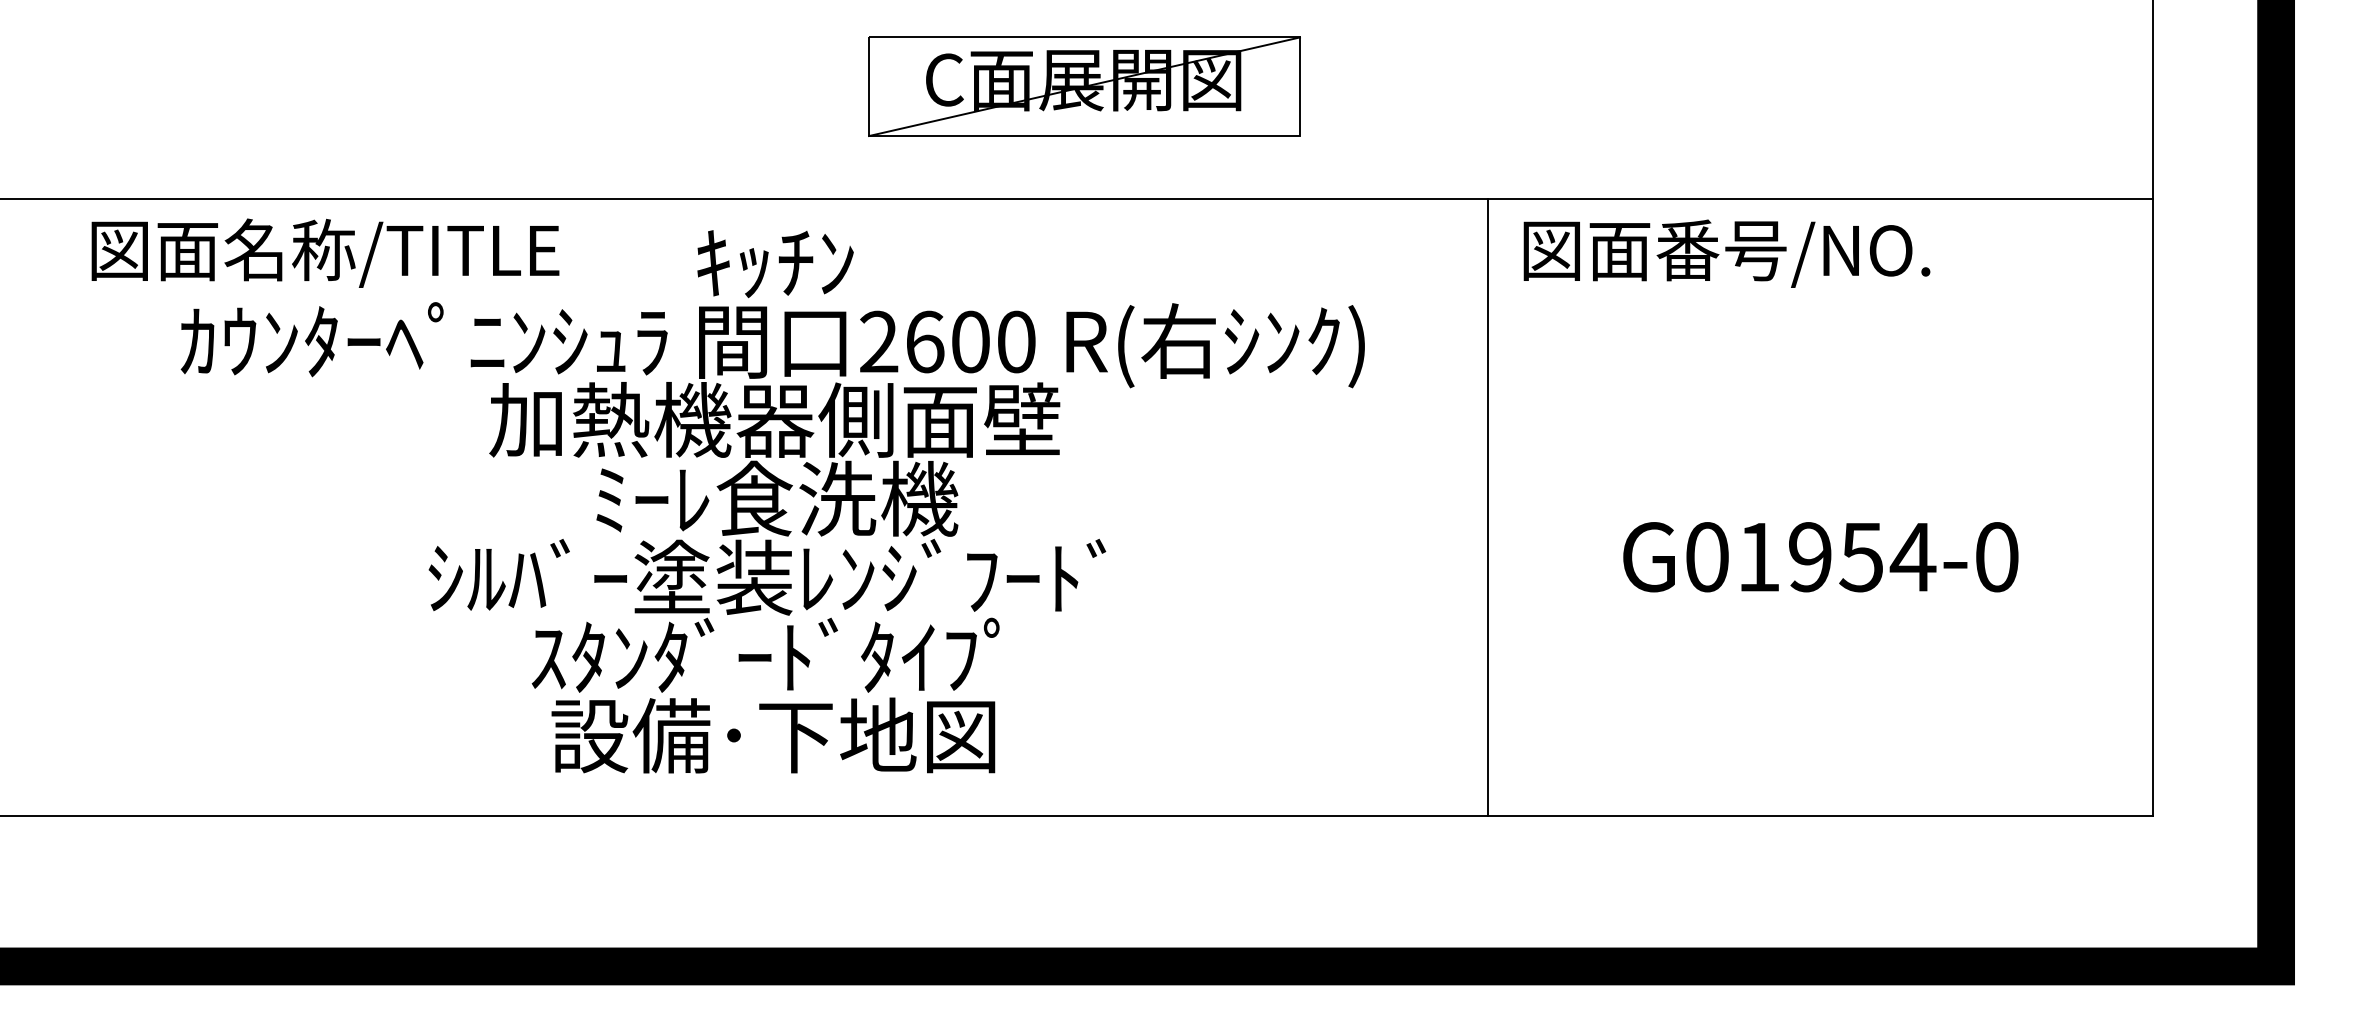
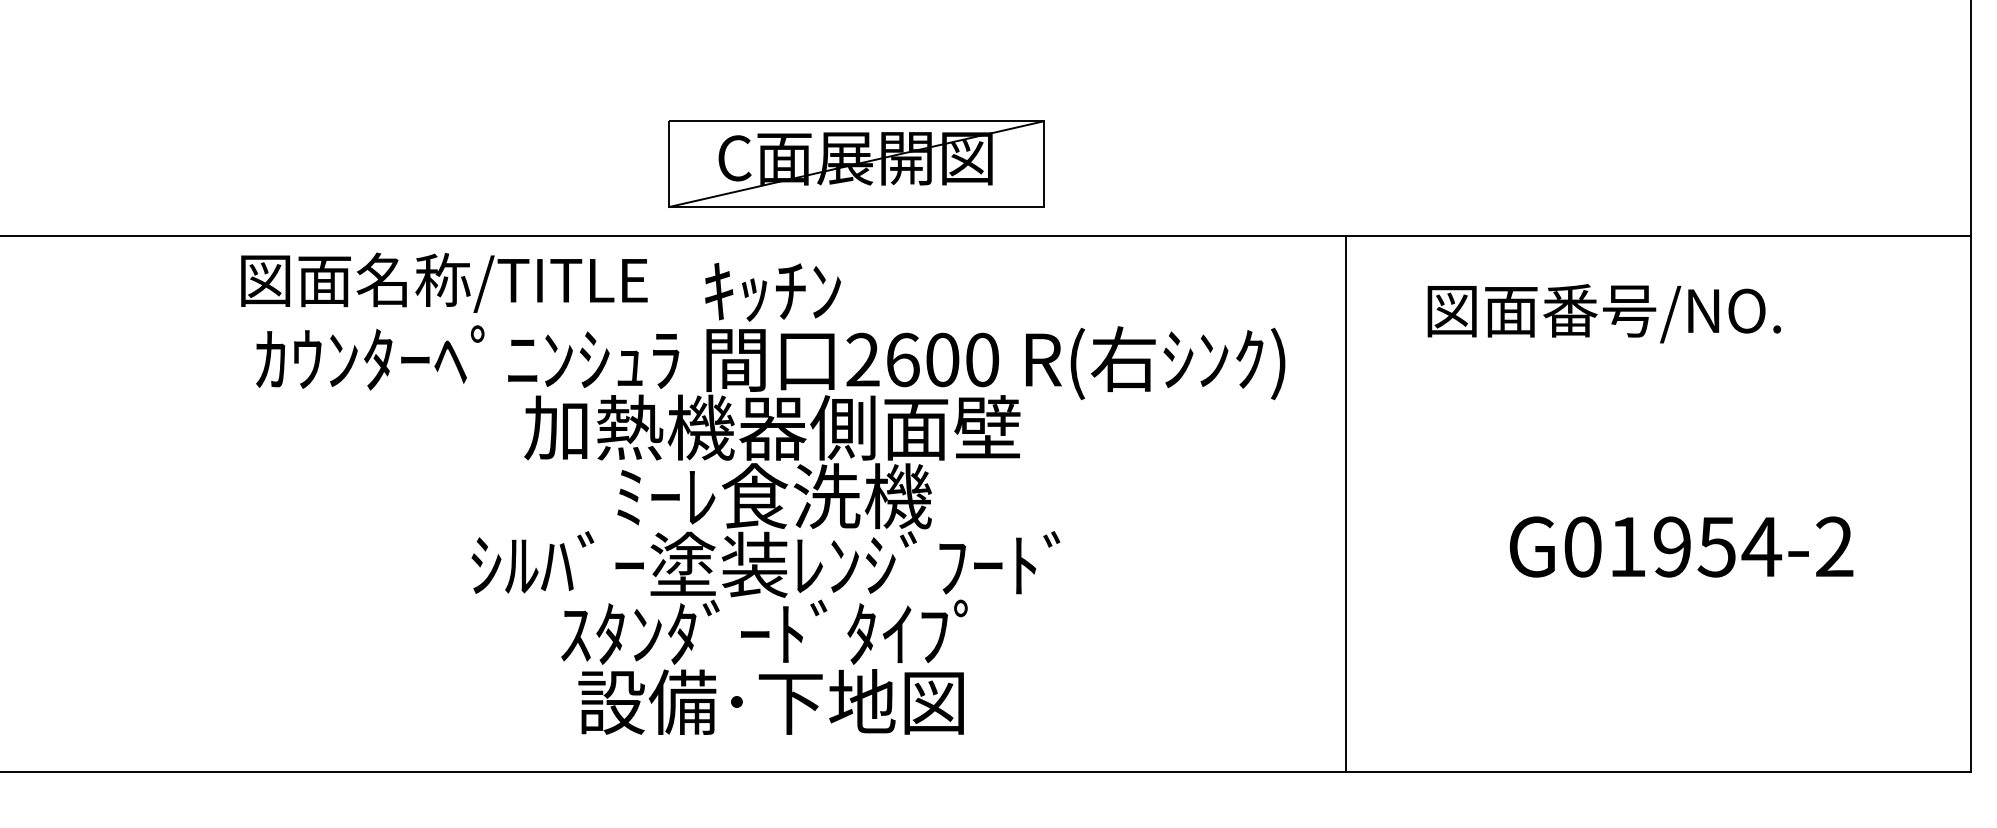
part: (1084, 86) -> (856, 163), moved
text: (325, 252) -> (444, 282), moved
text: (1726, 253) -> (1603, 313), moved
line: (1487, 507) -> (1345, 503), moved
text: (1996, 557) -> (1834, 547), G01954-0 -> G01954-2

